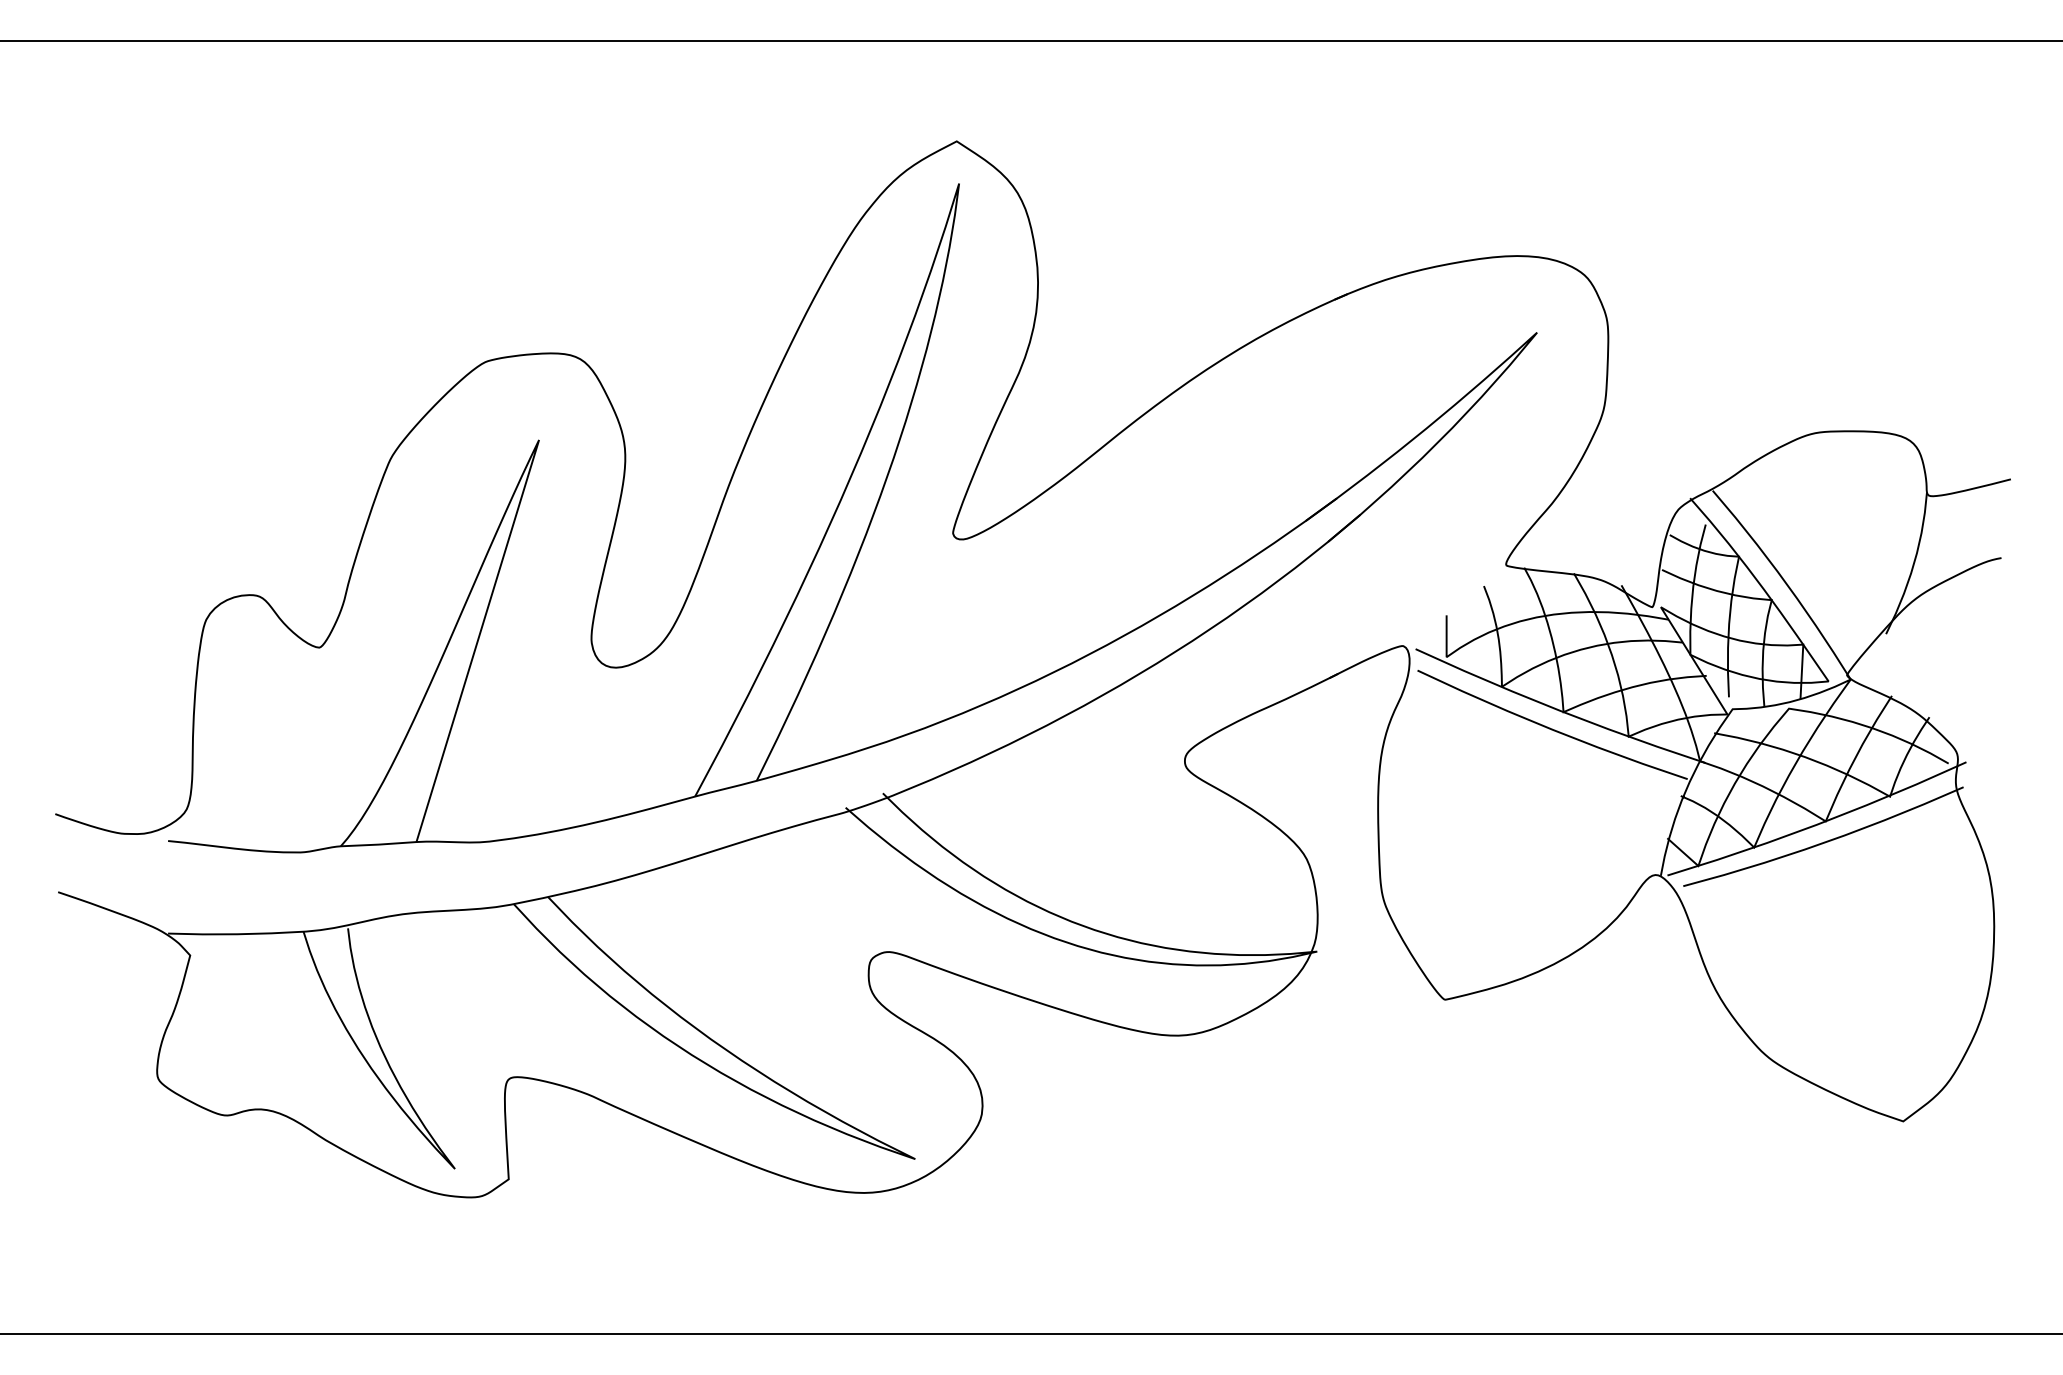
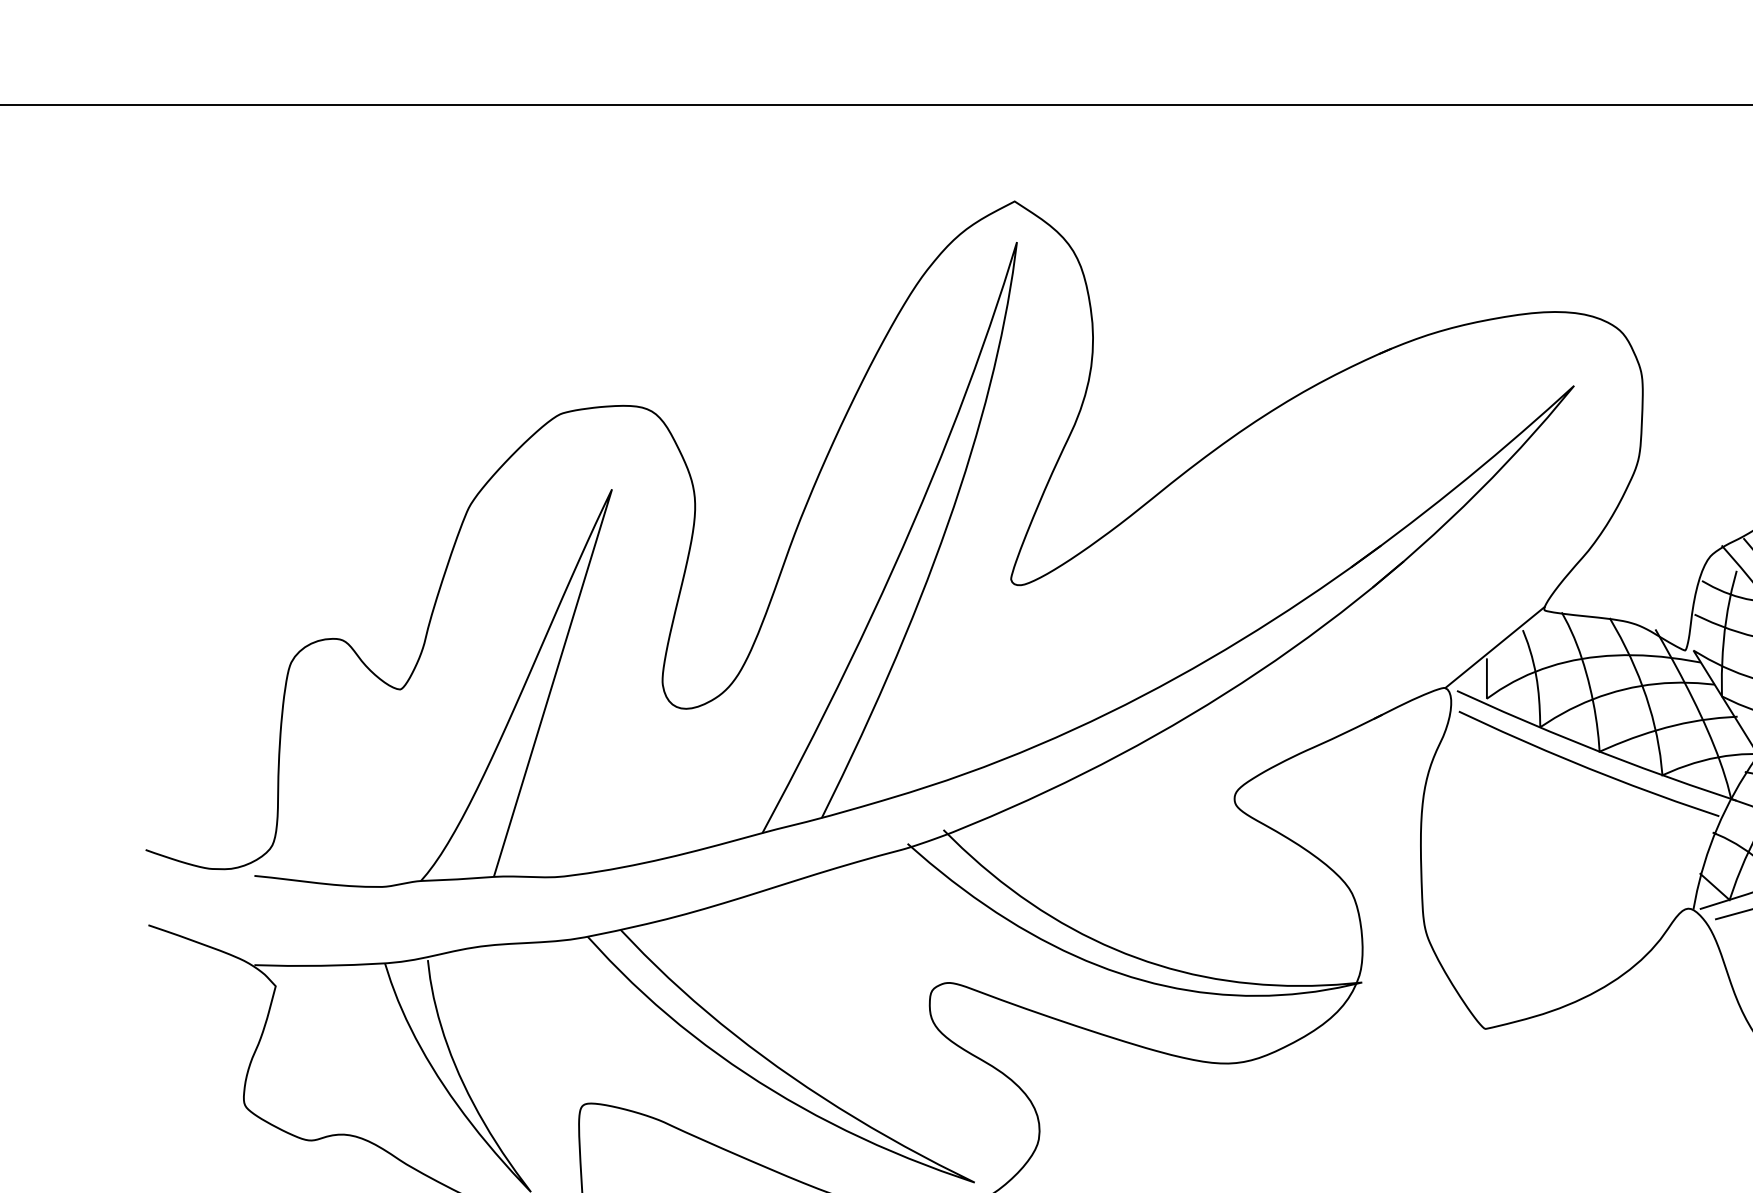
line: (1454, 604) -> (1494, 647), added

